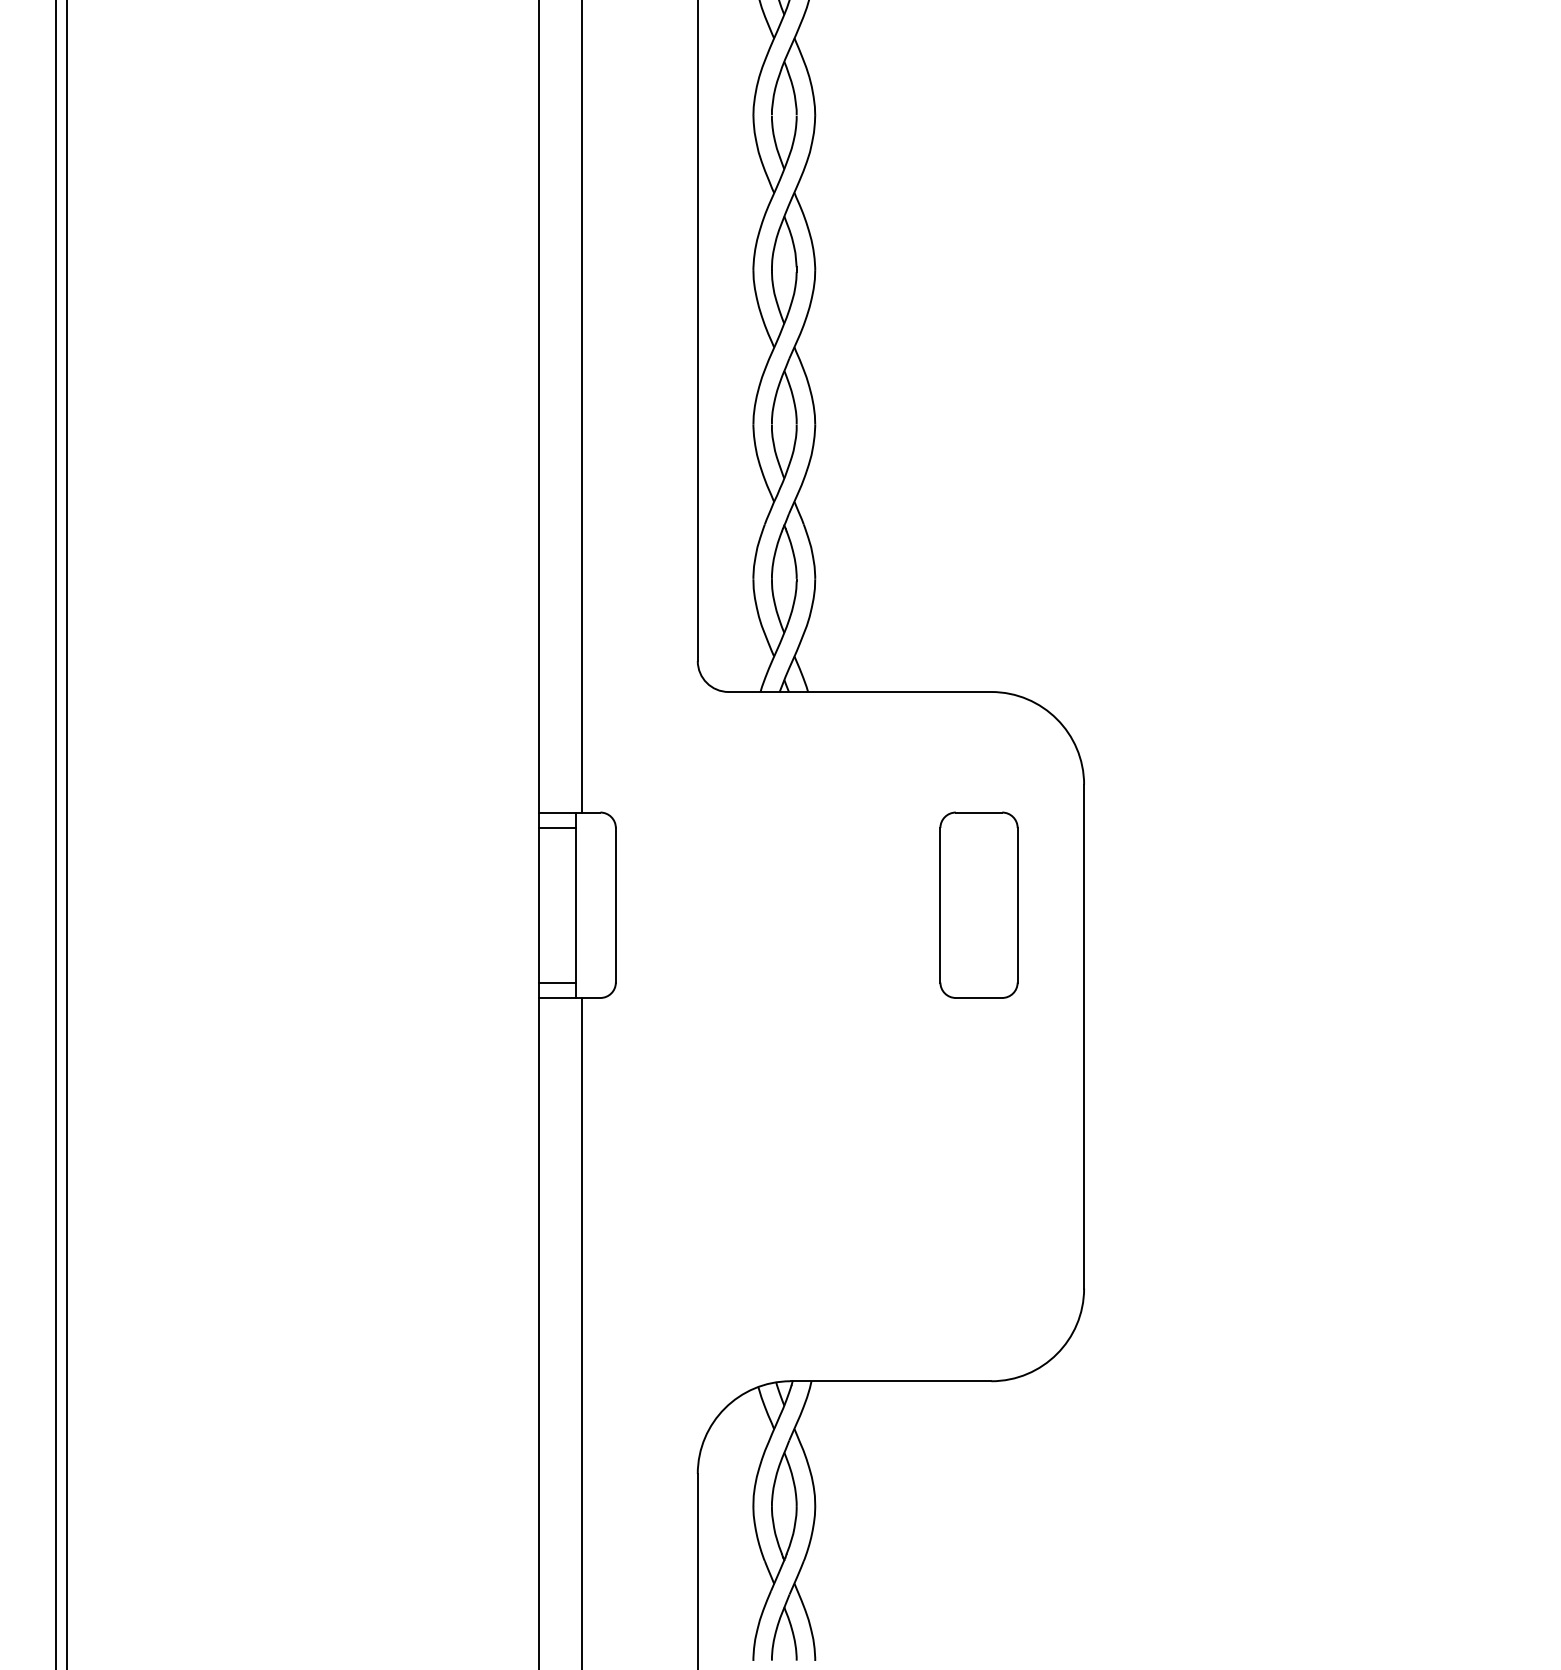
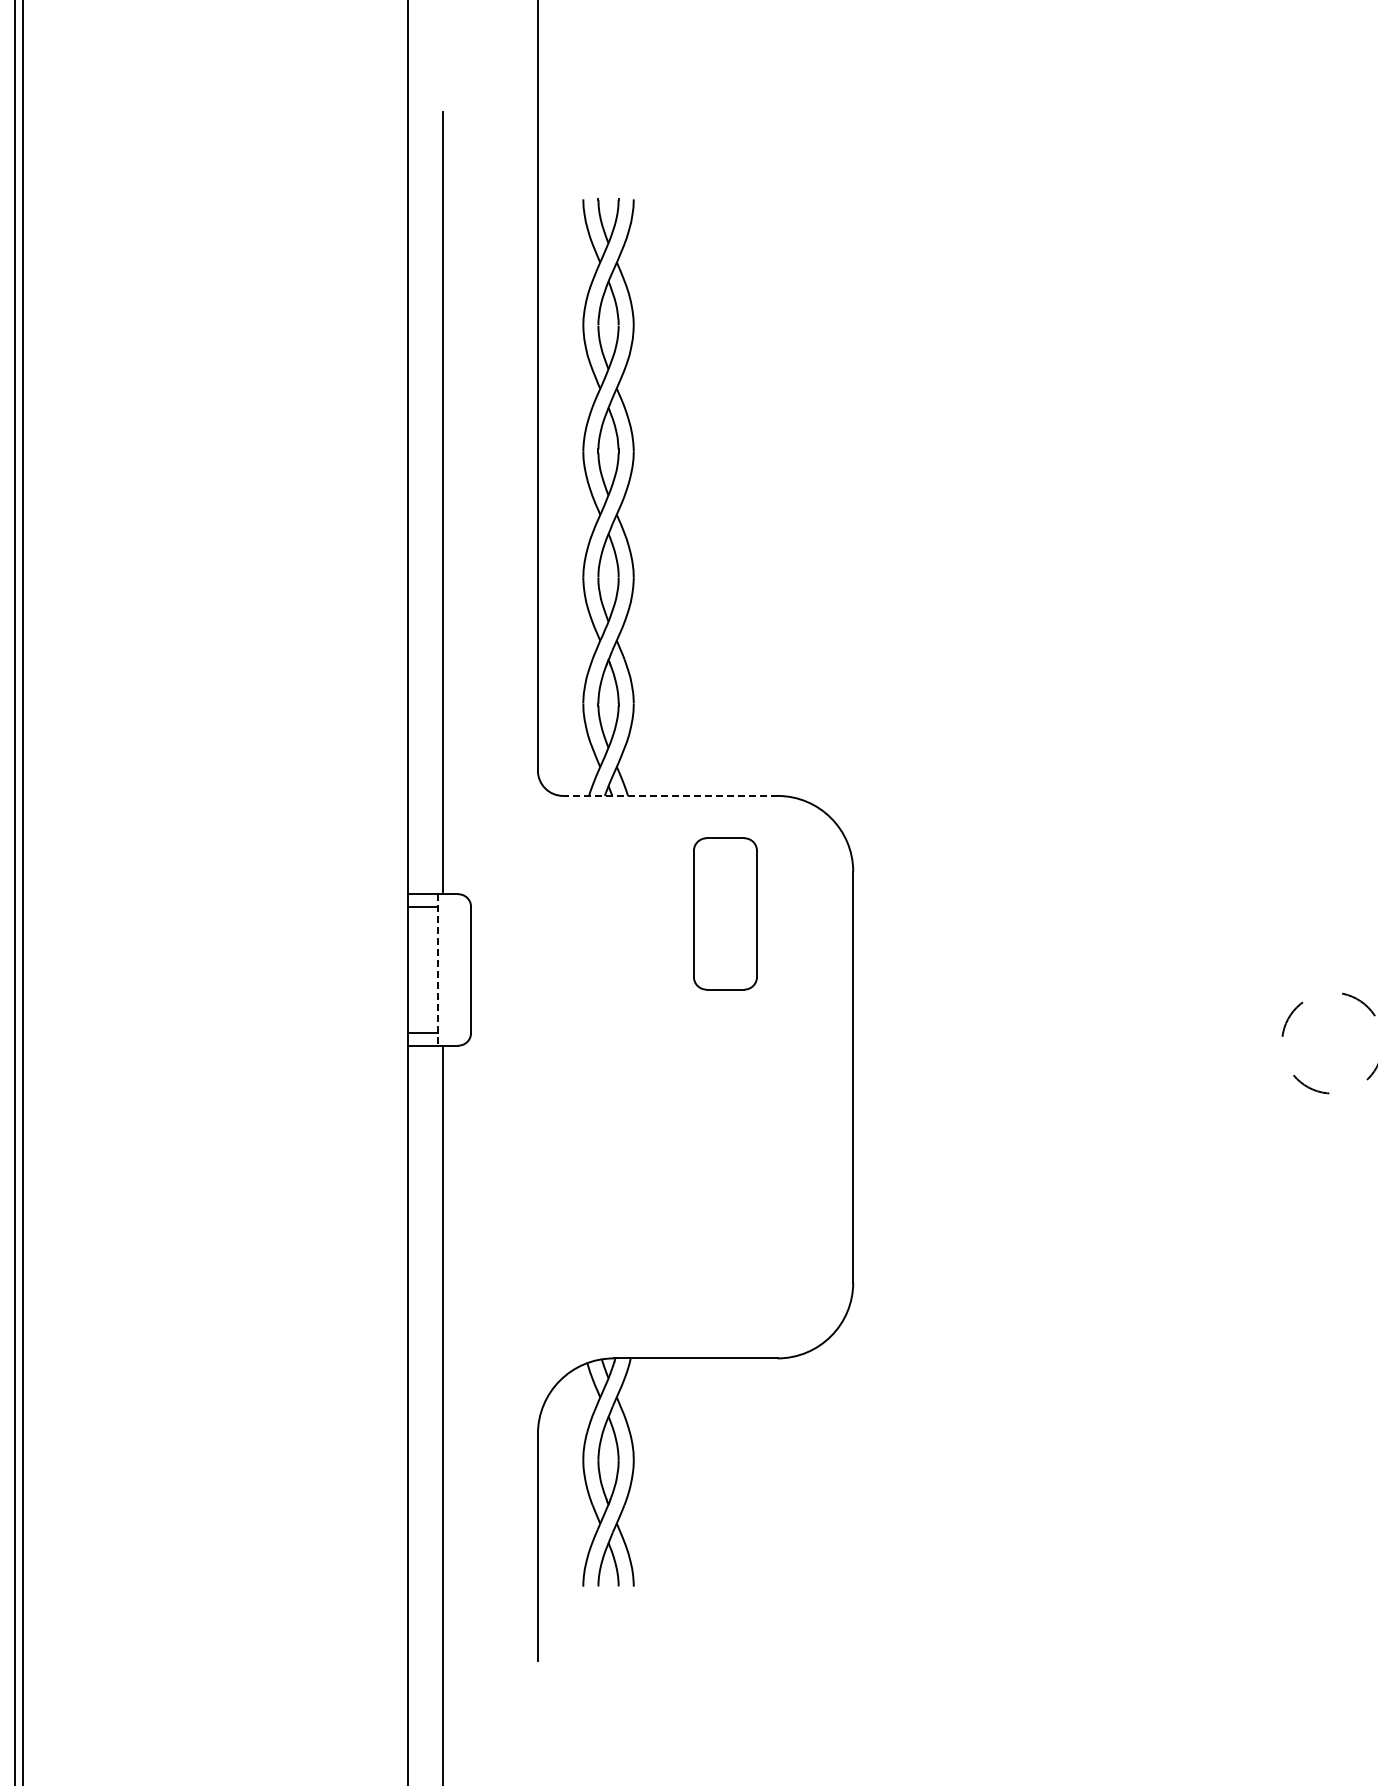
line: (859, 691) -> (669, 795), solid -> dashed
line: (575, 904) -> (438, 969), solid -> dashed
part: (979, 904) -> (725, 913), moved

